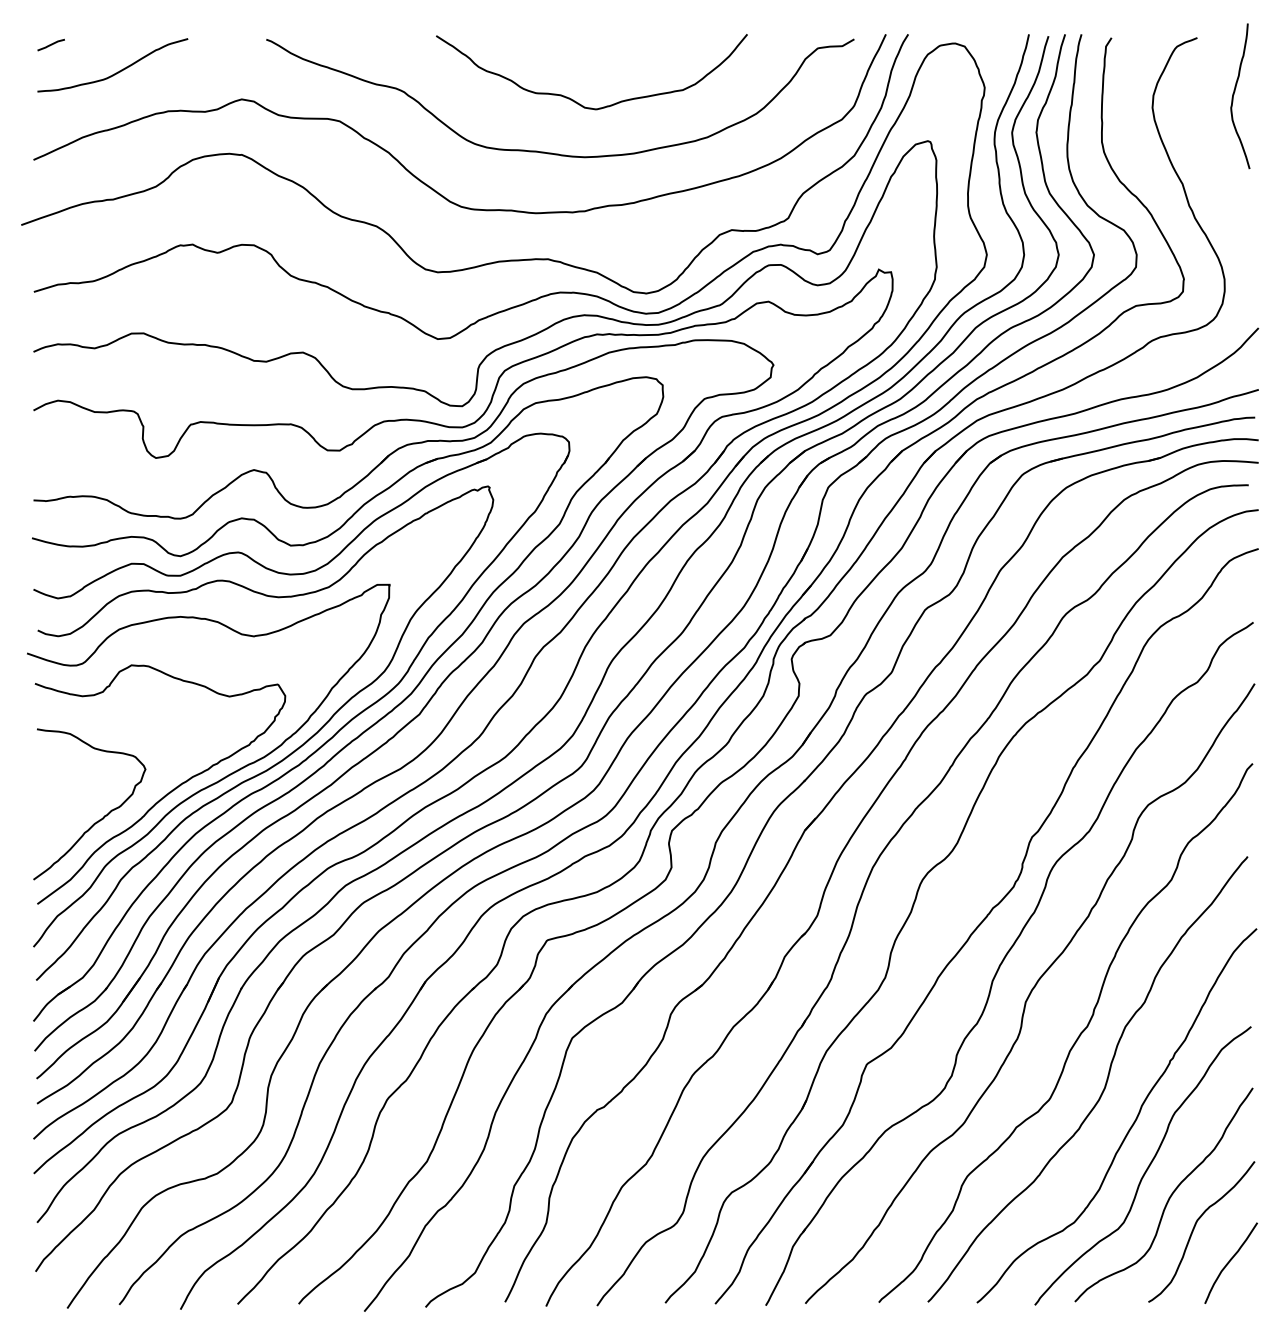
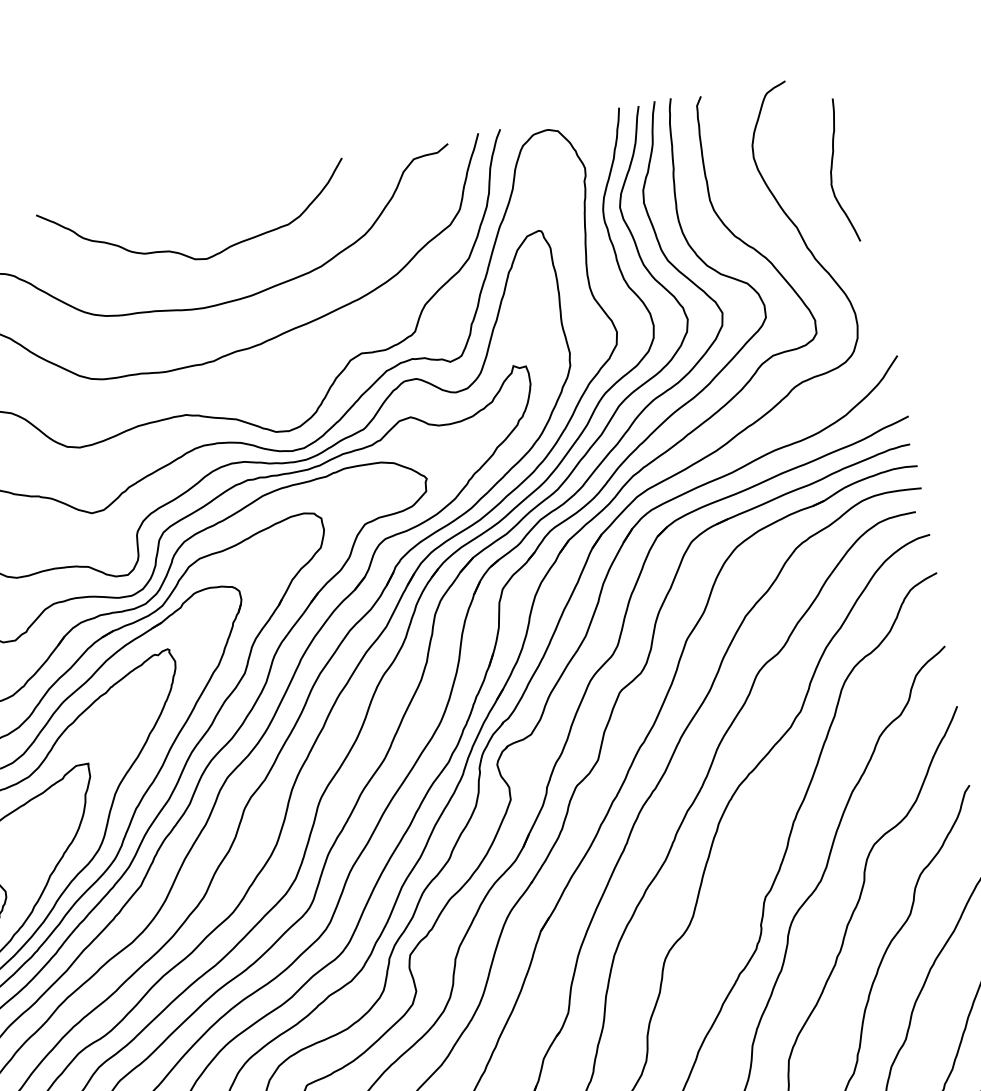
curve: (1234, 94) -> (832, 170), moved

